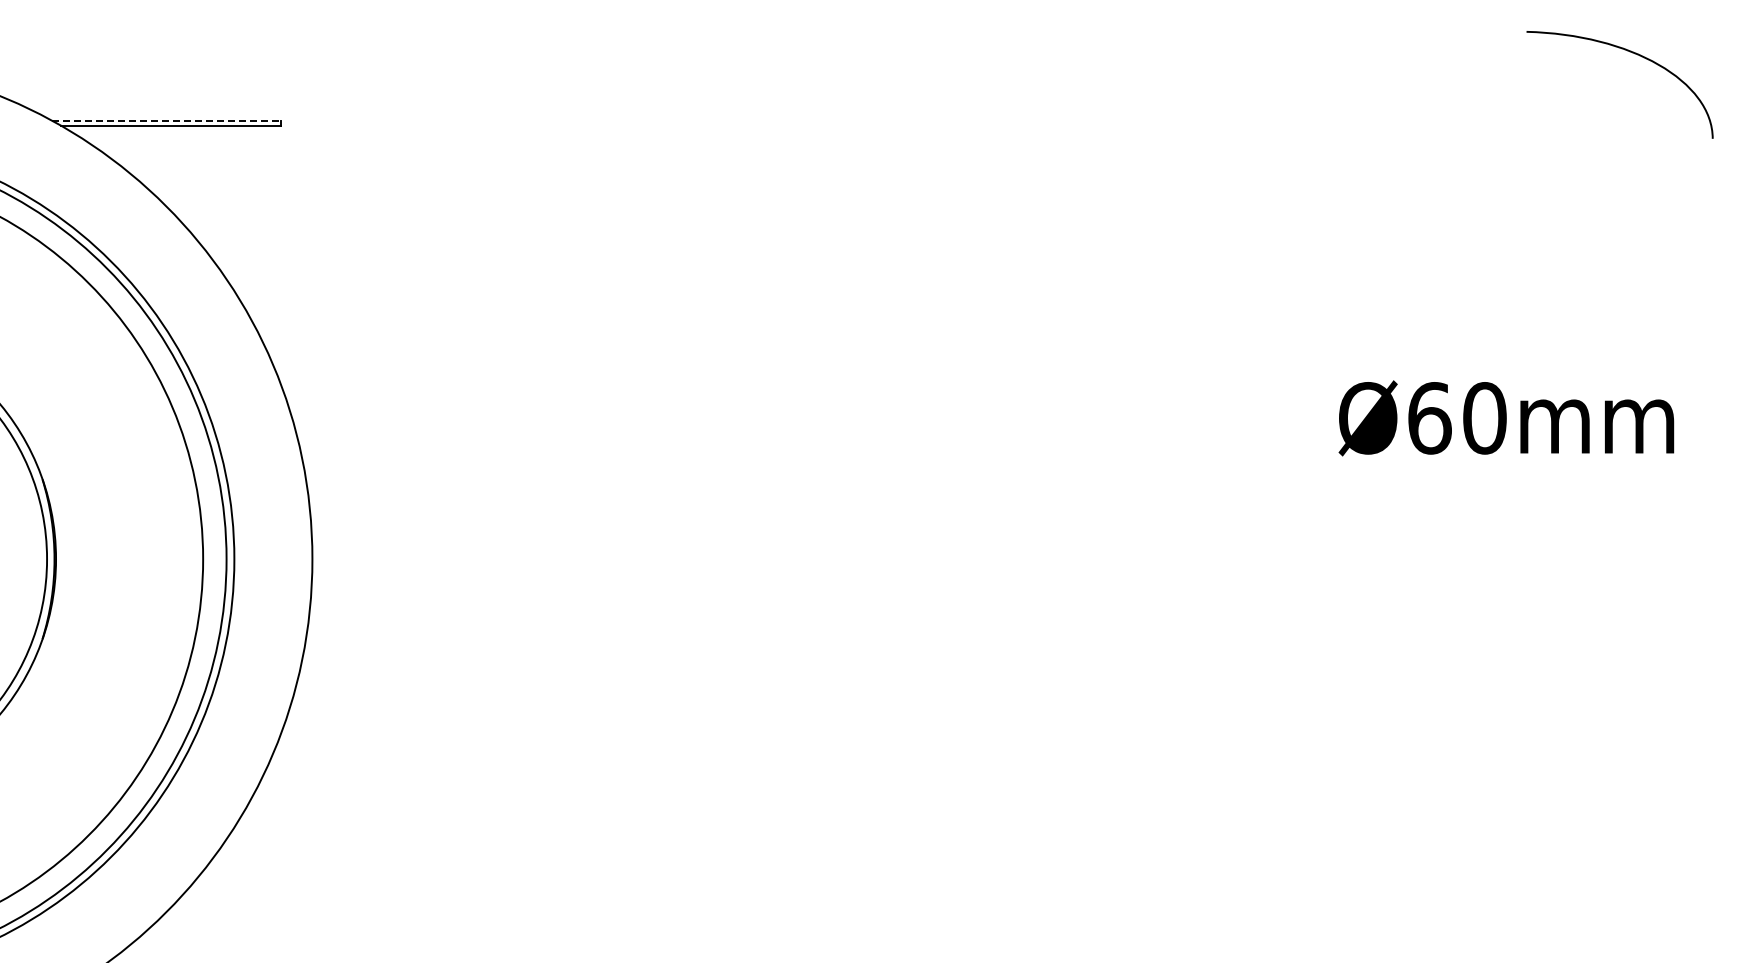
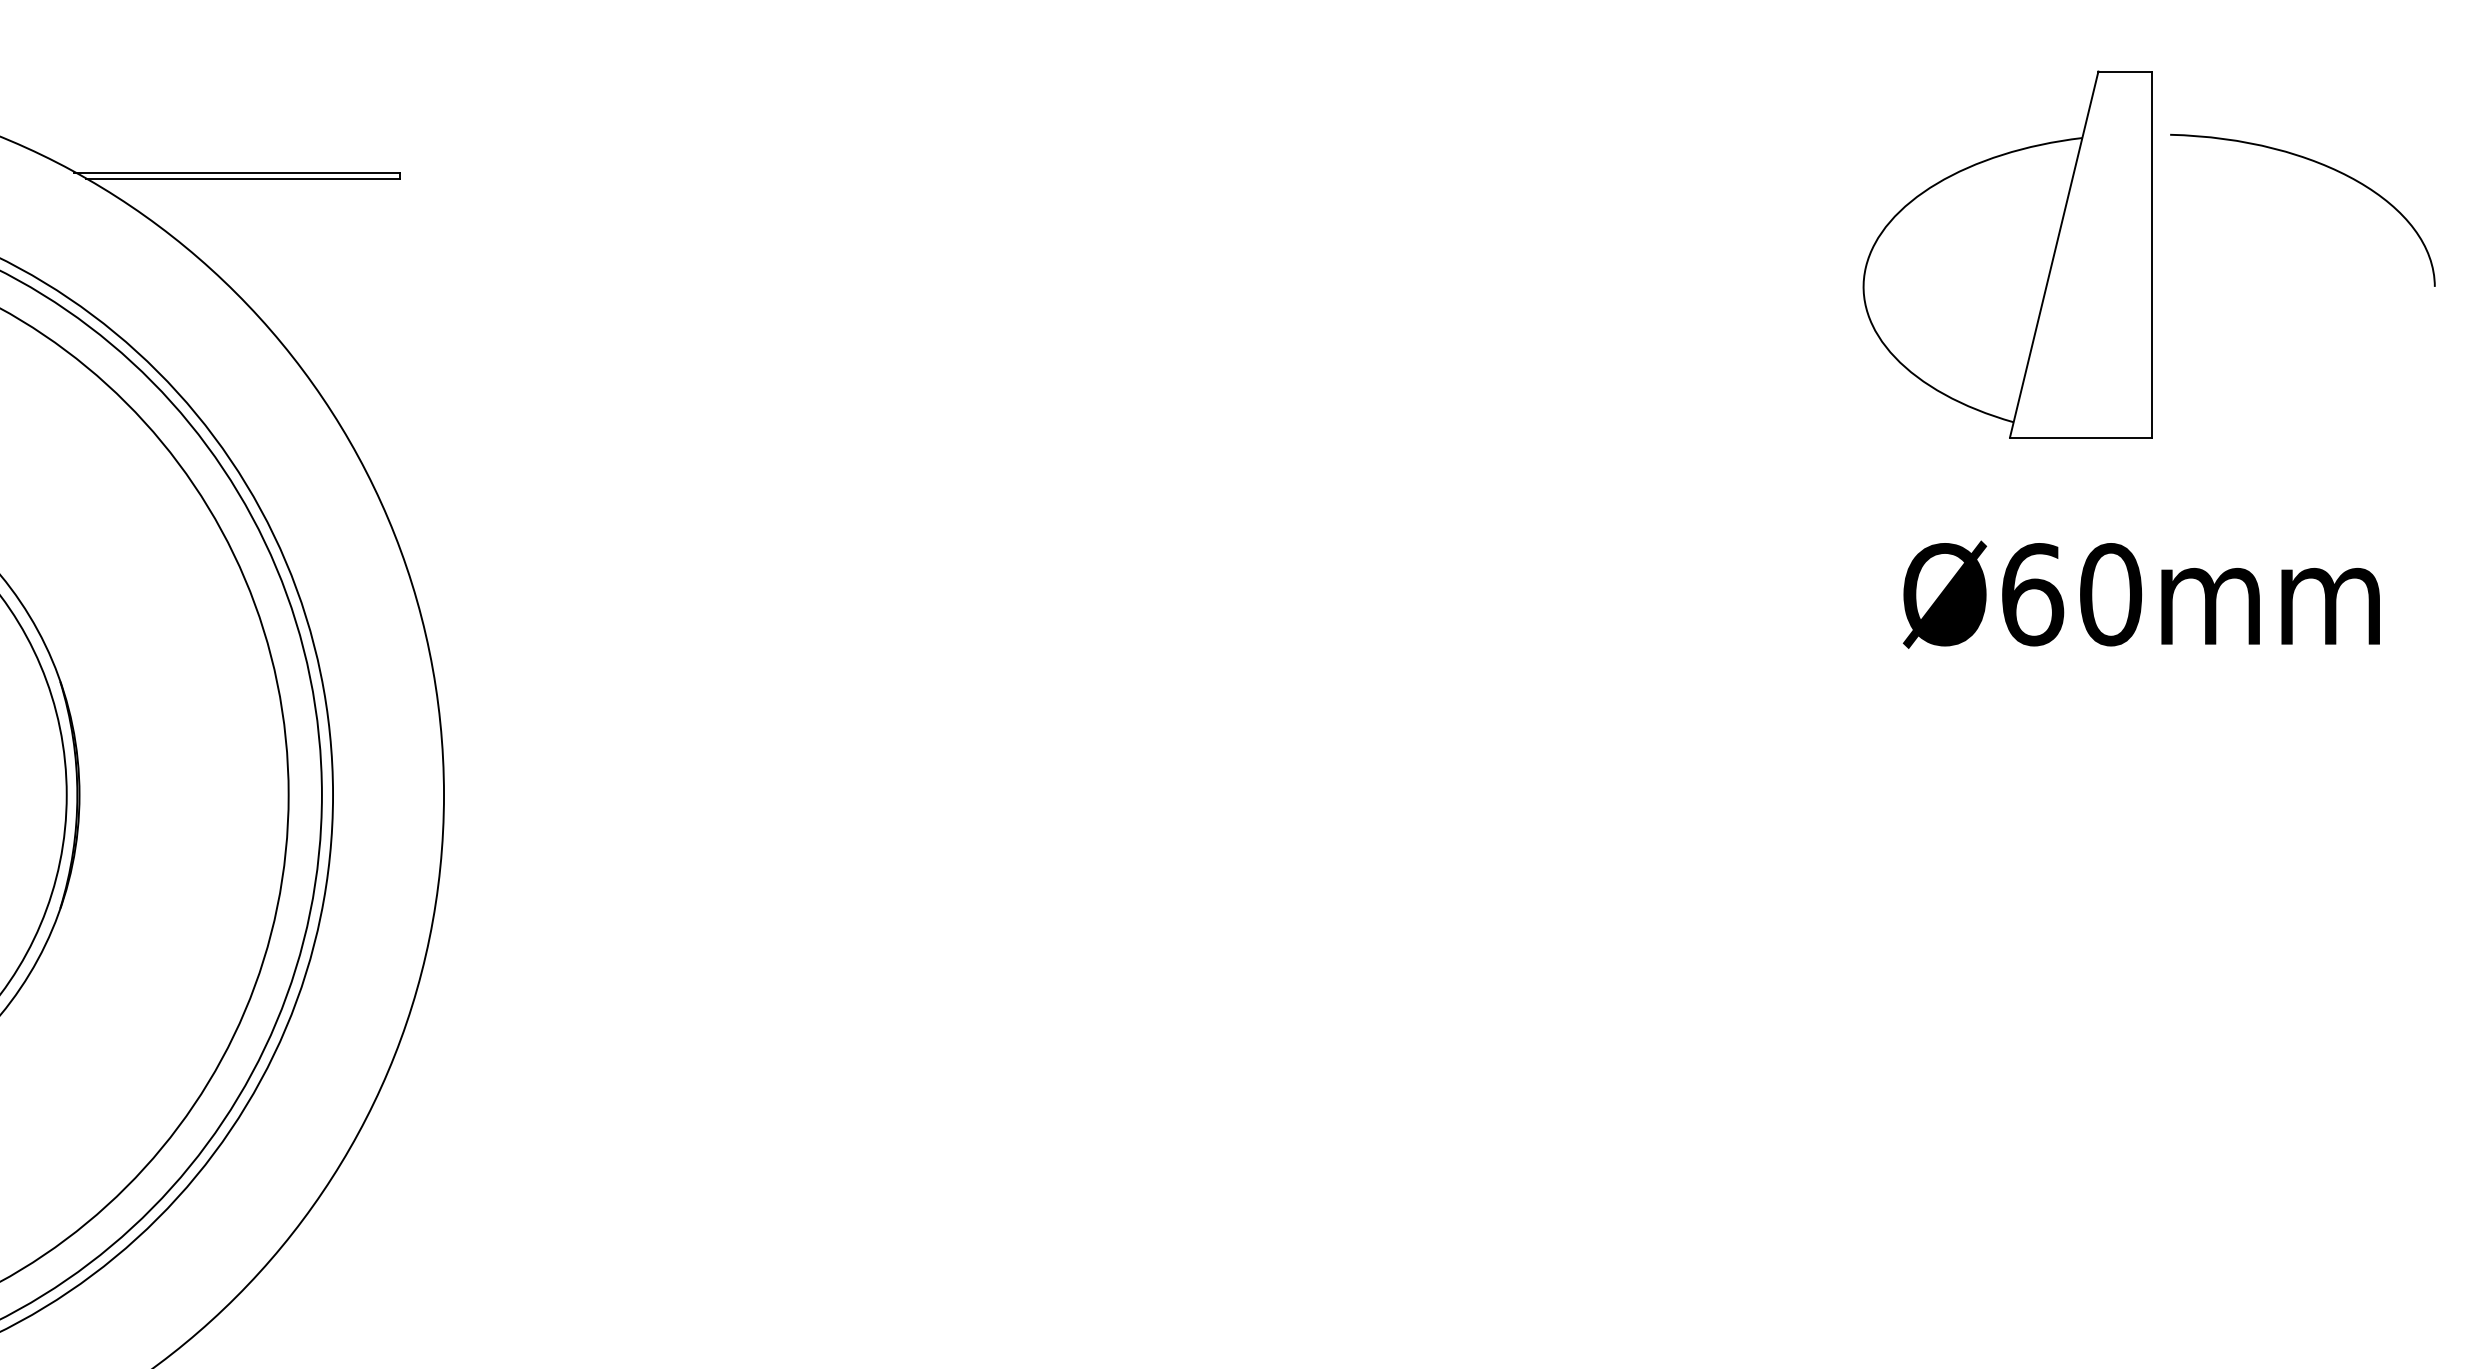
curve: (1629, 52) -> (2316, 164), moved
line: (167, 121) -> (237, 172), dashed -> solid
part: (1412, 178) -> (2007, 253), added

